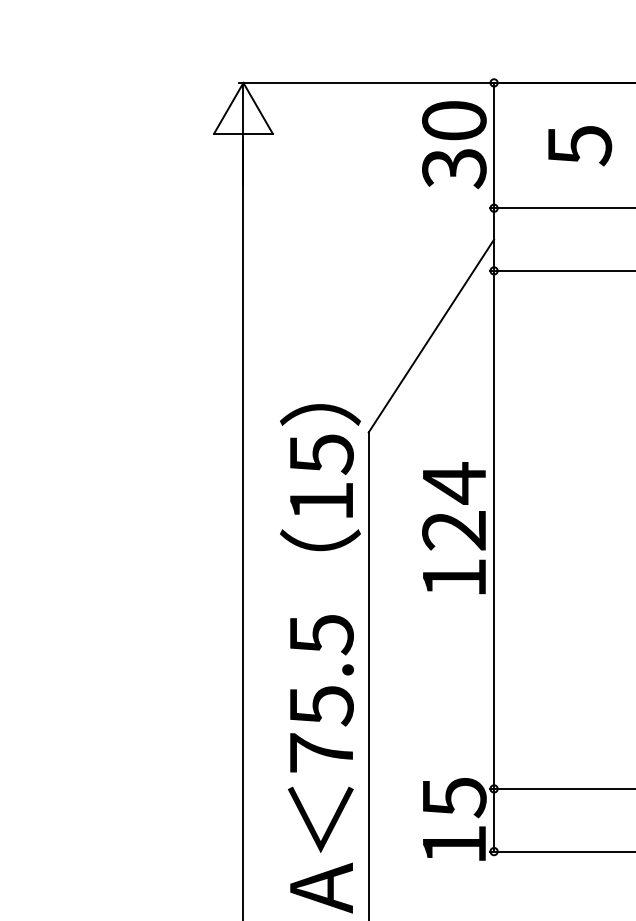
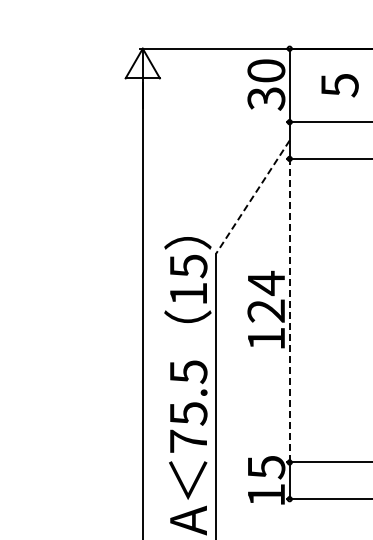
line: (430, 336) -> (252, 197), solid -> dashed
line: (493, 529) -> (289, 310), solid -> dashed

